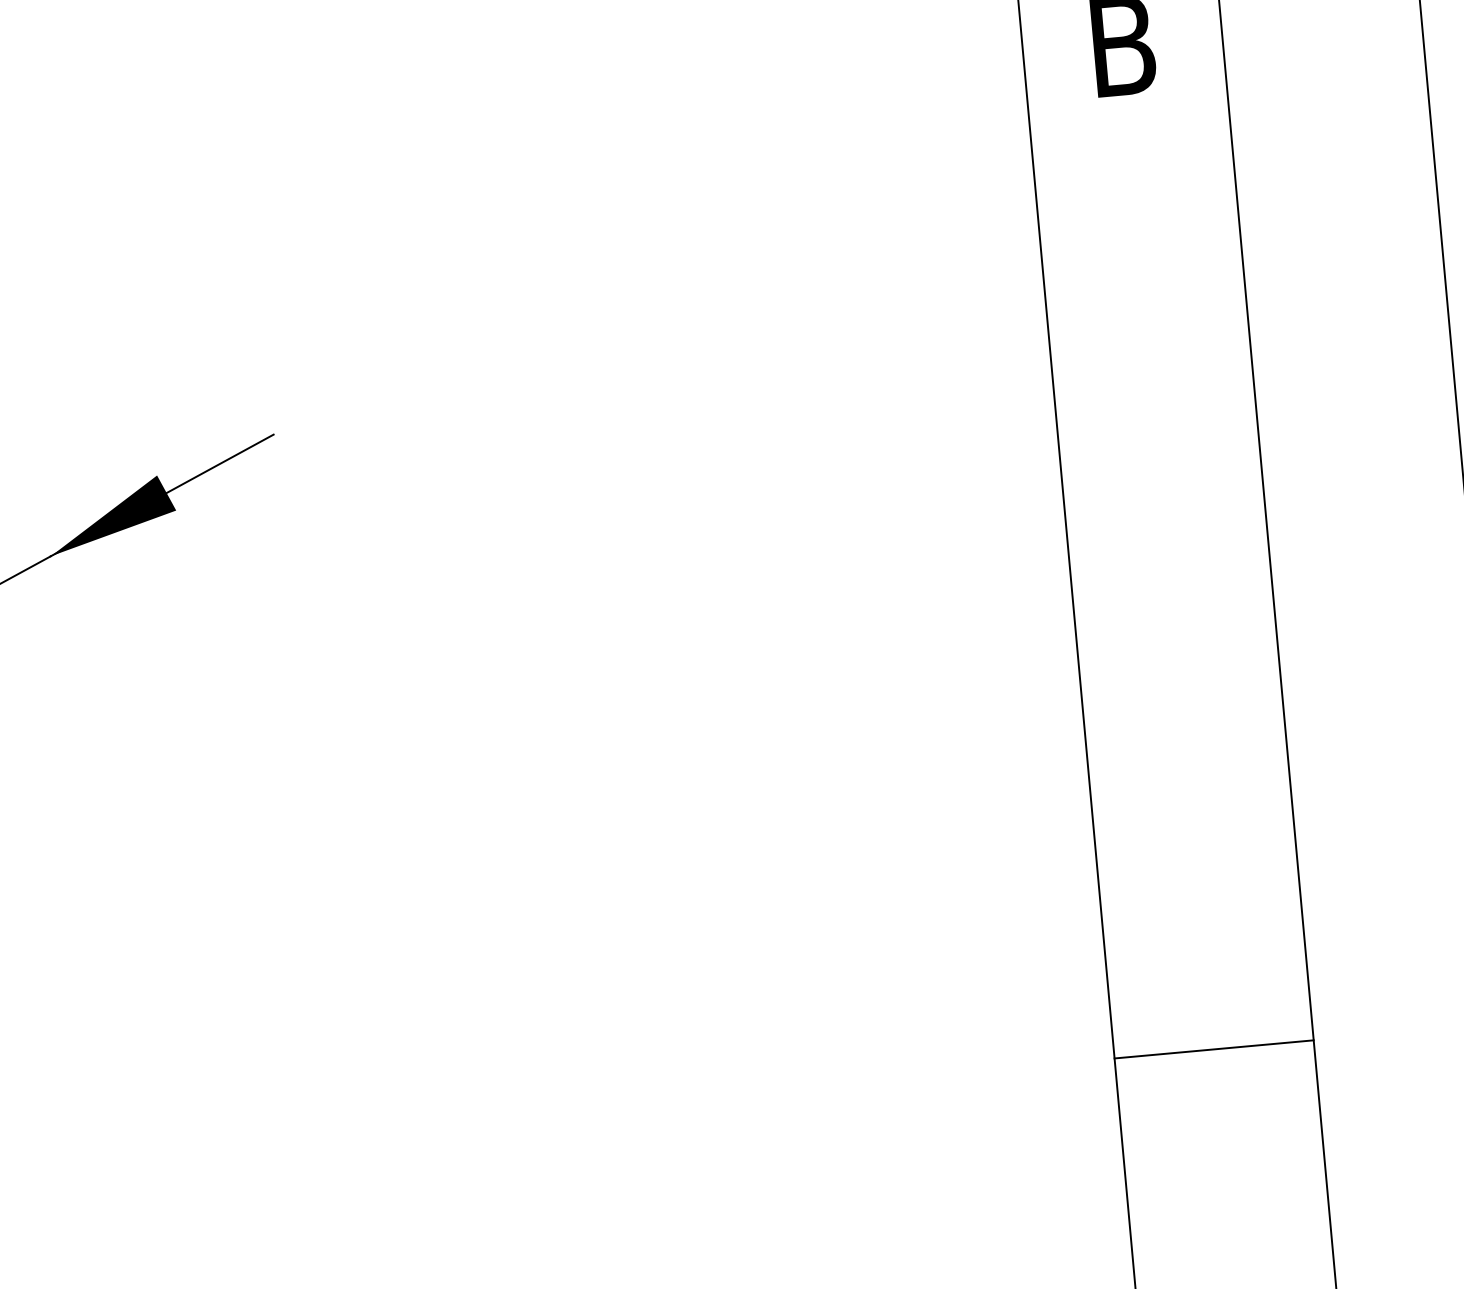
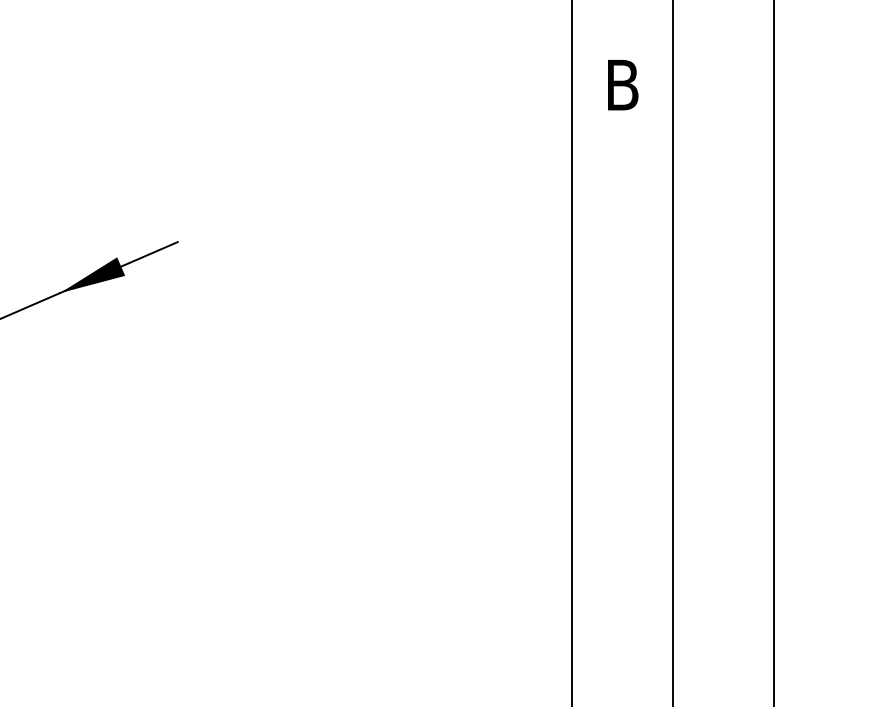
line: (1213, 1049) -> (622, 594), removed

